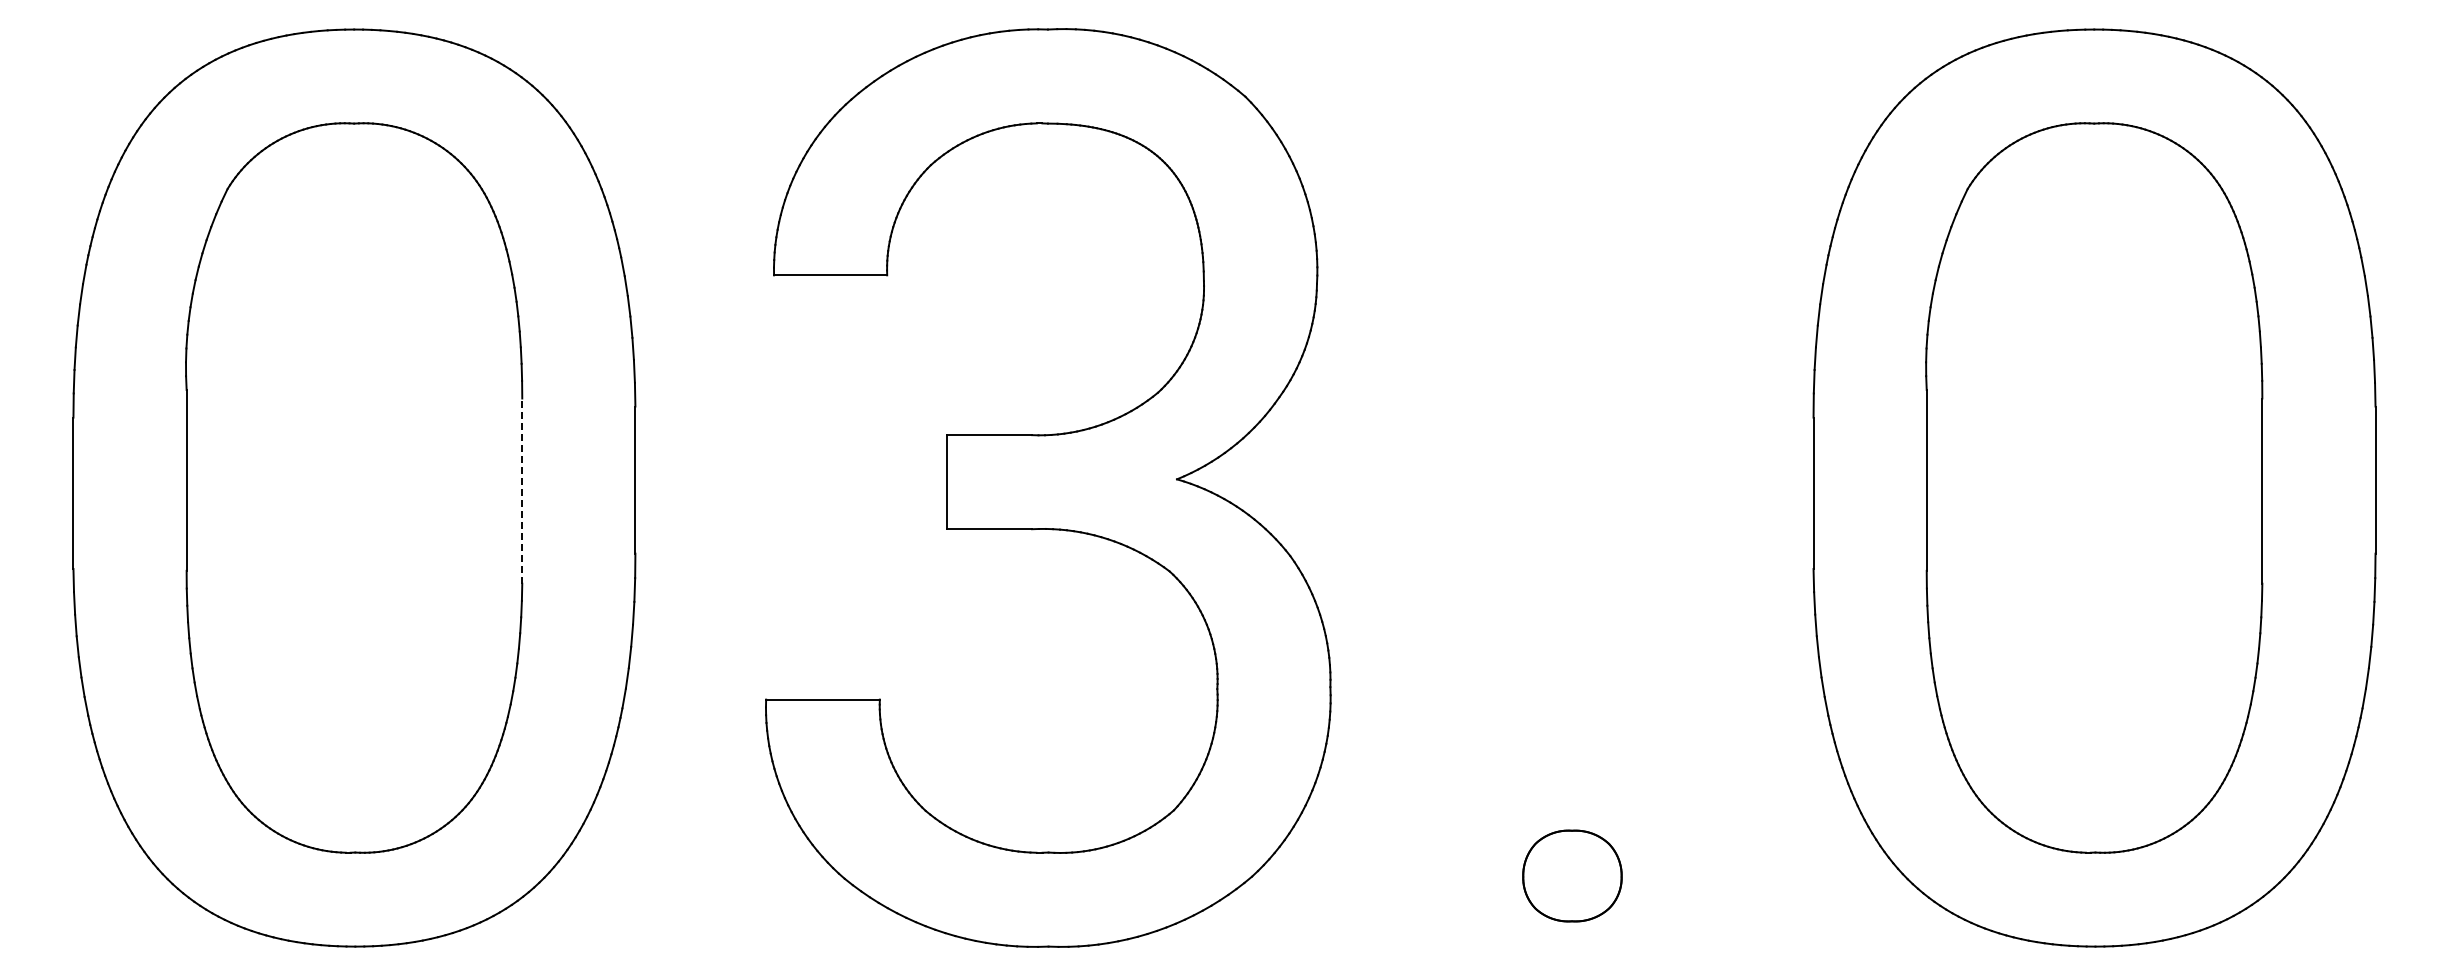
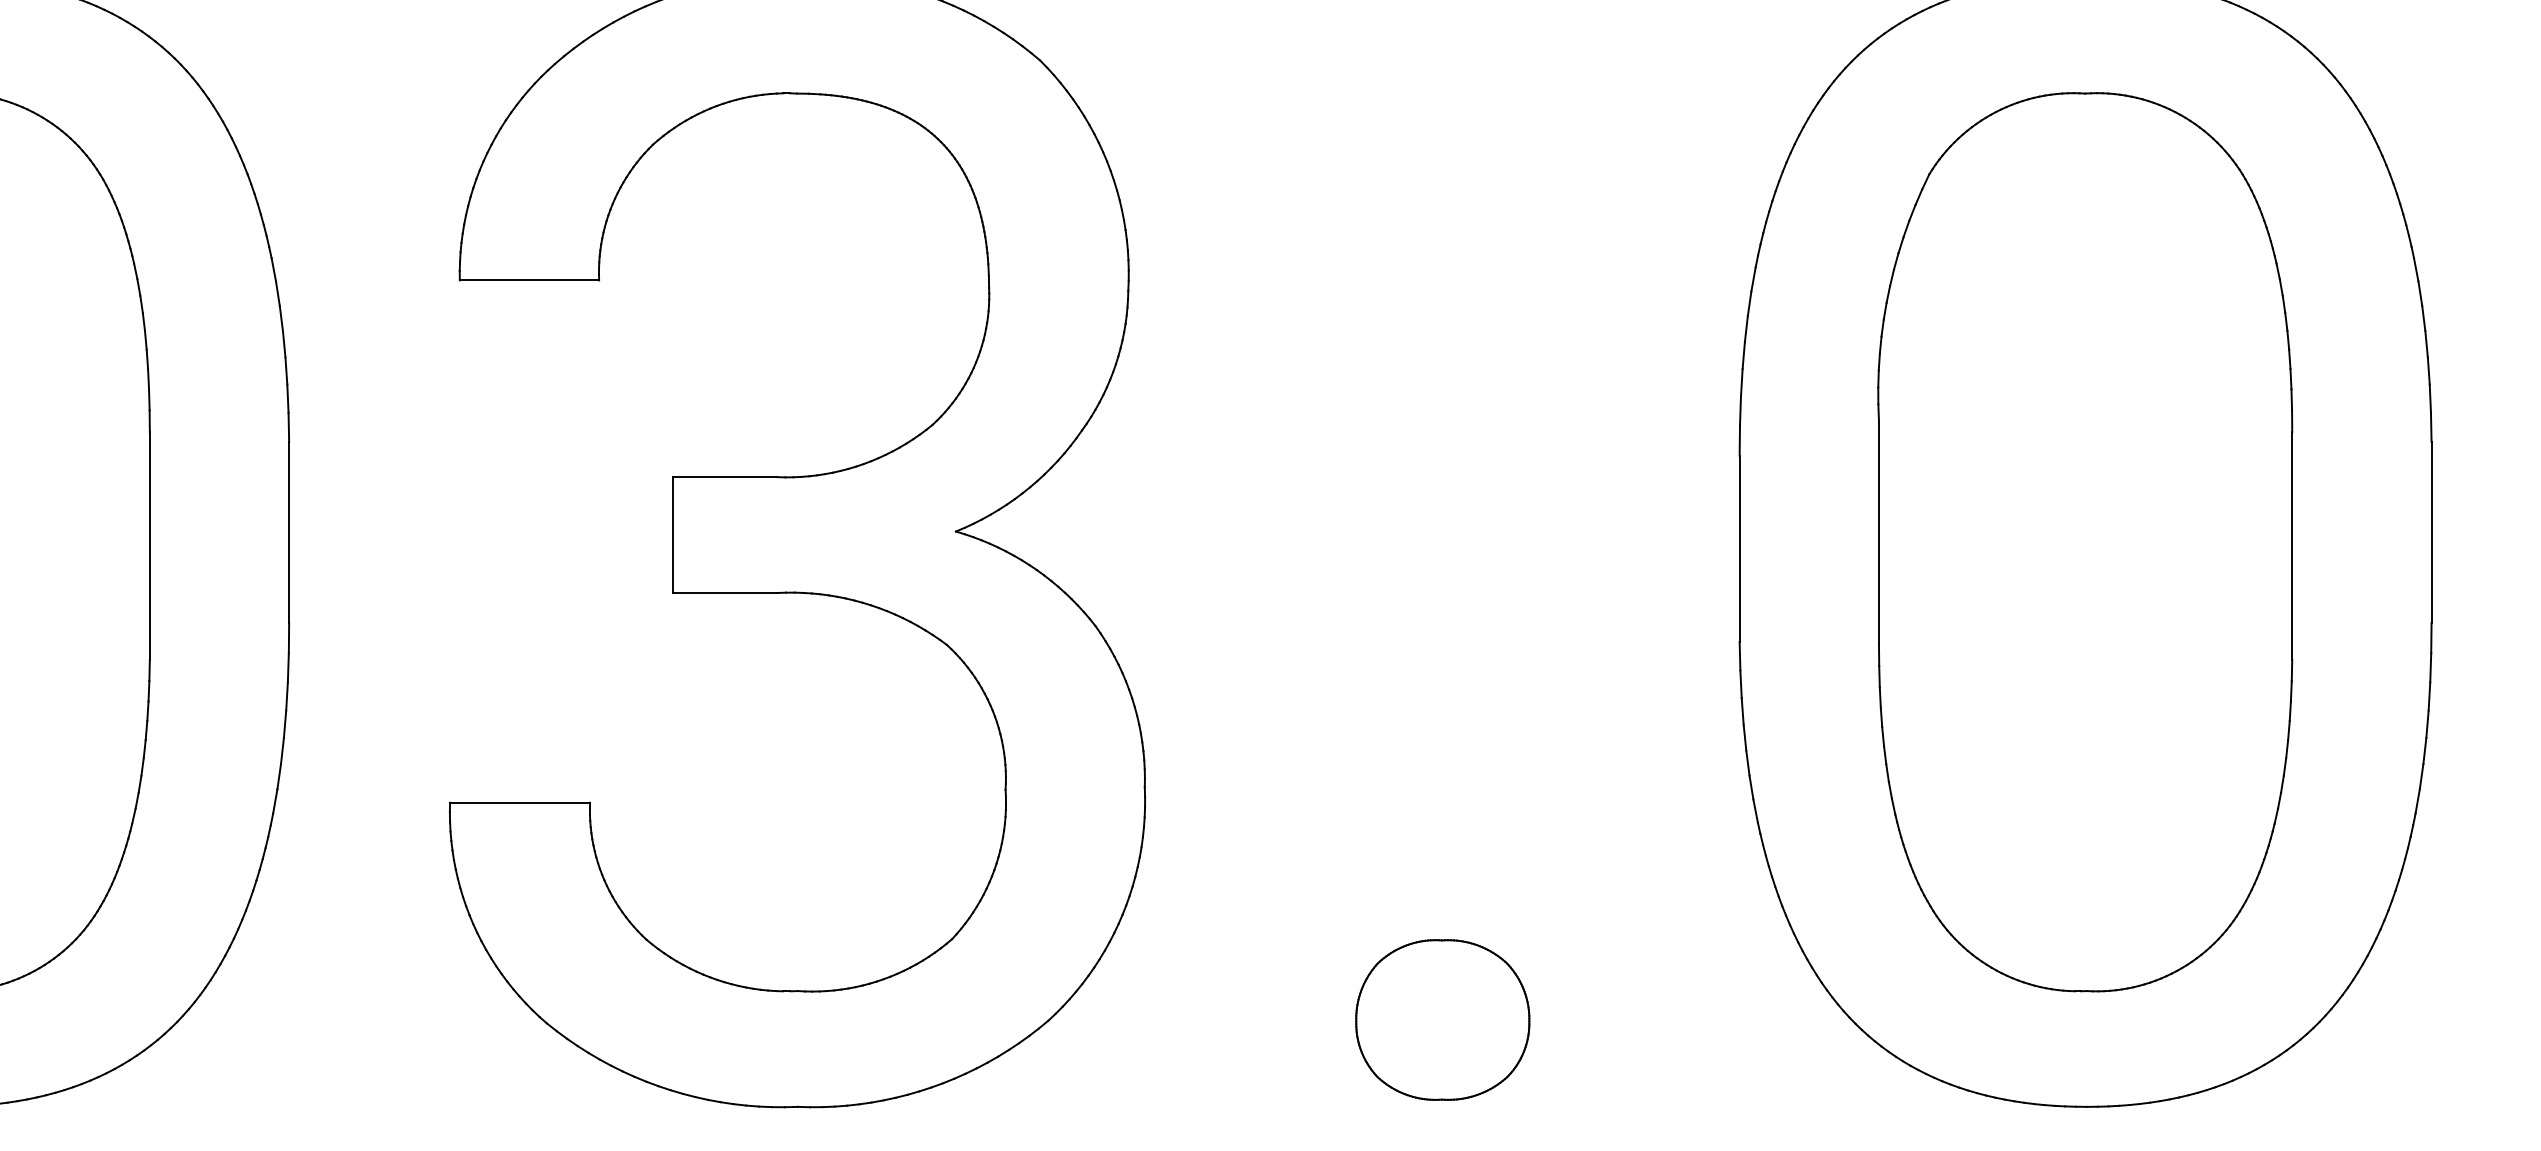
line: (522, 491) -> (150, 546), dashed -> solid
part: (1572, 875) -> (1442, 1019), size x1.43

